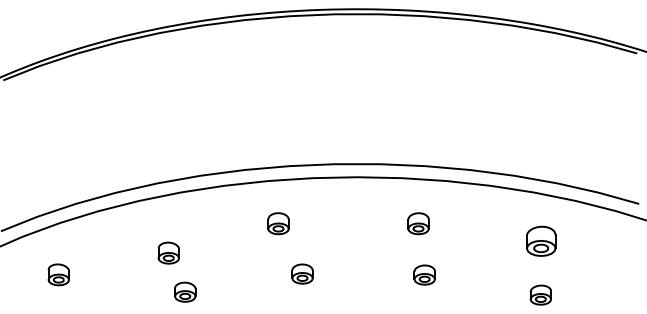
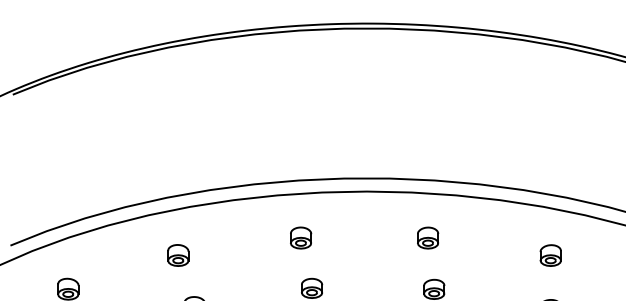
part: (278, 223) -> (301, 237), moved
part: (541, 240) -> (551, 254), size x0.71
part: (168, 252) -> (178, 254), moved

